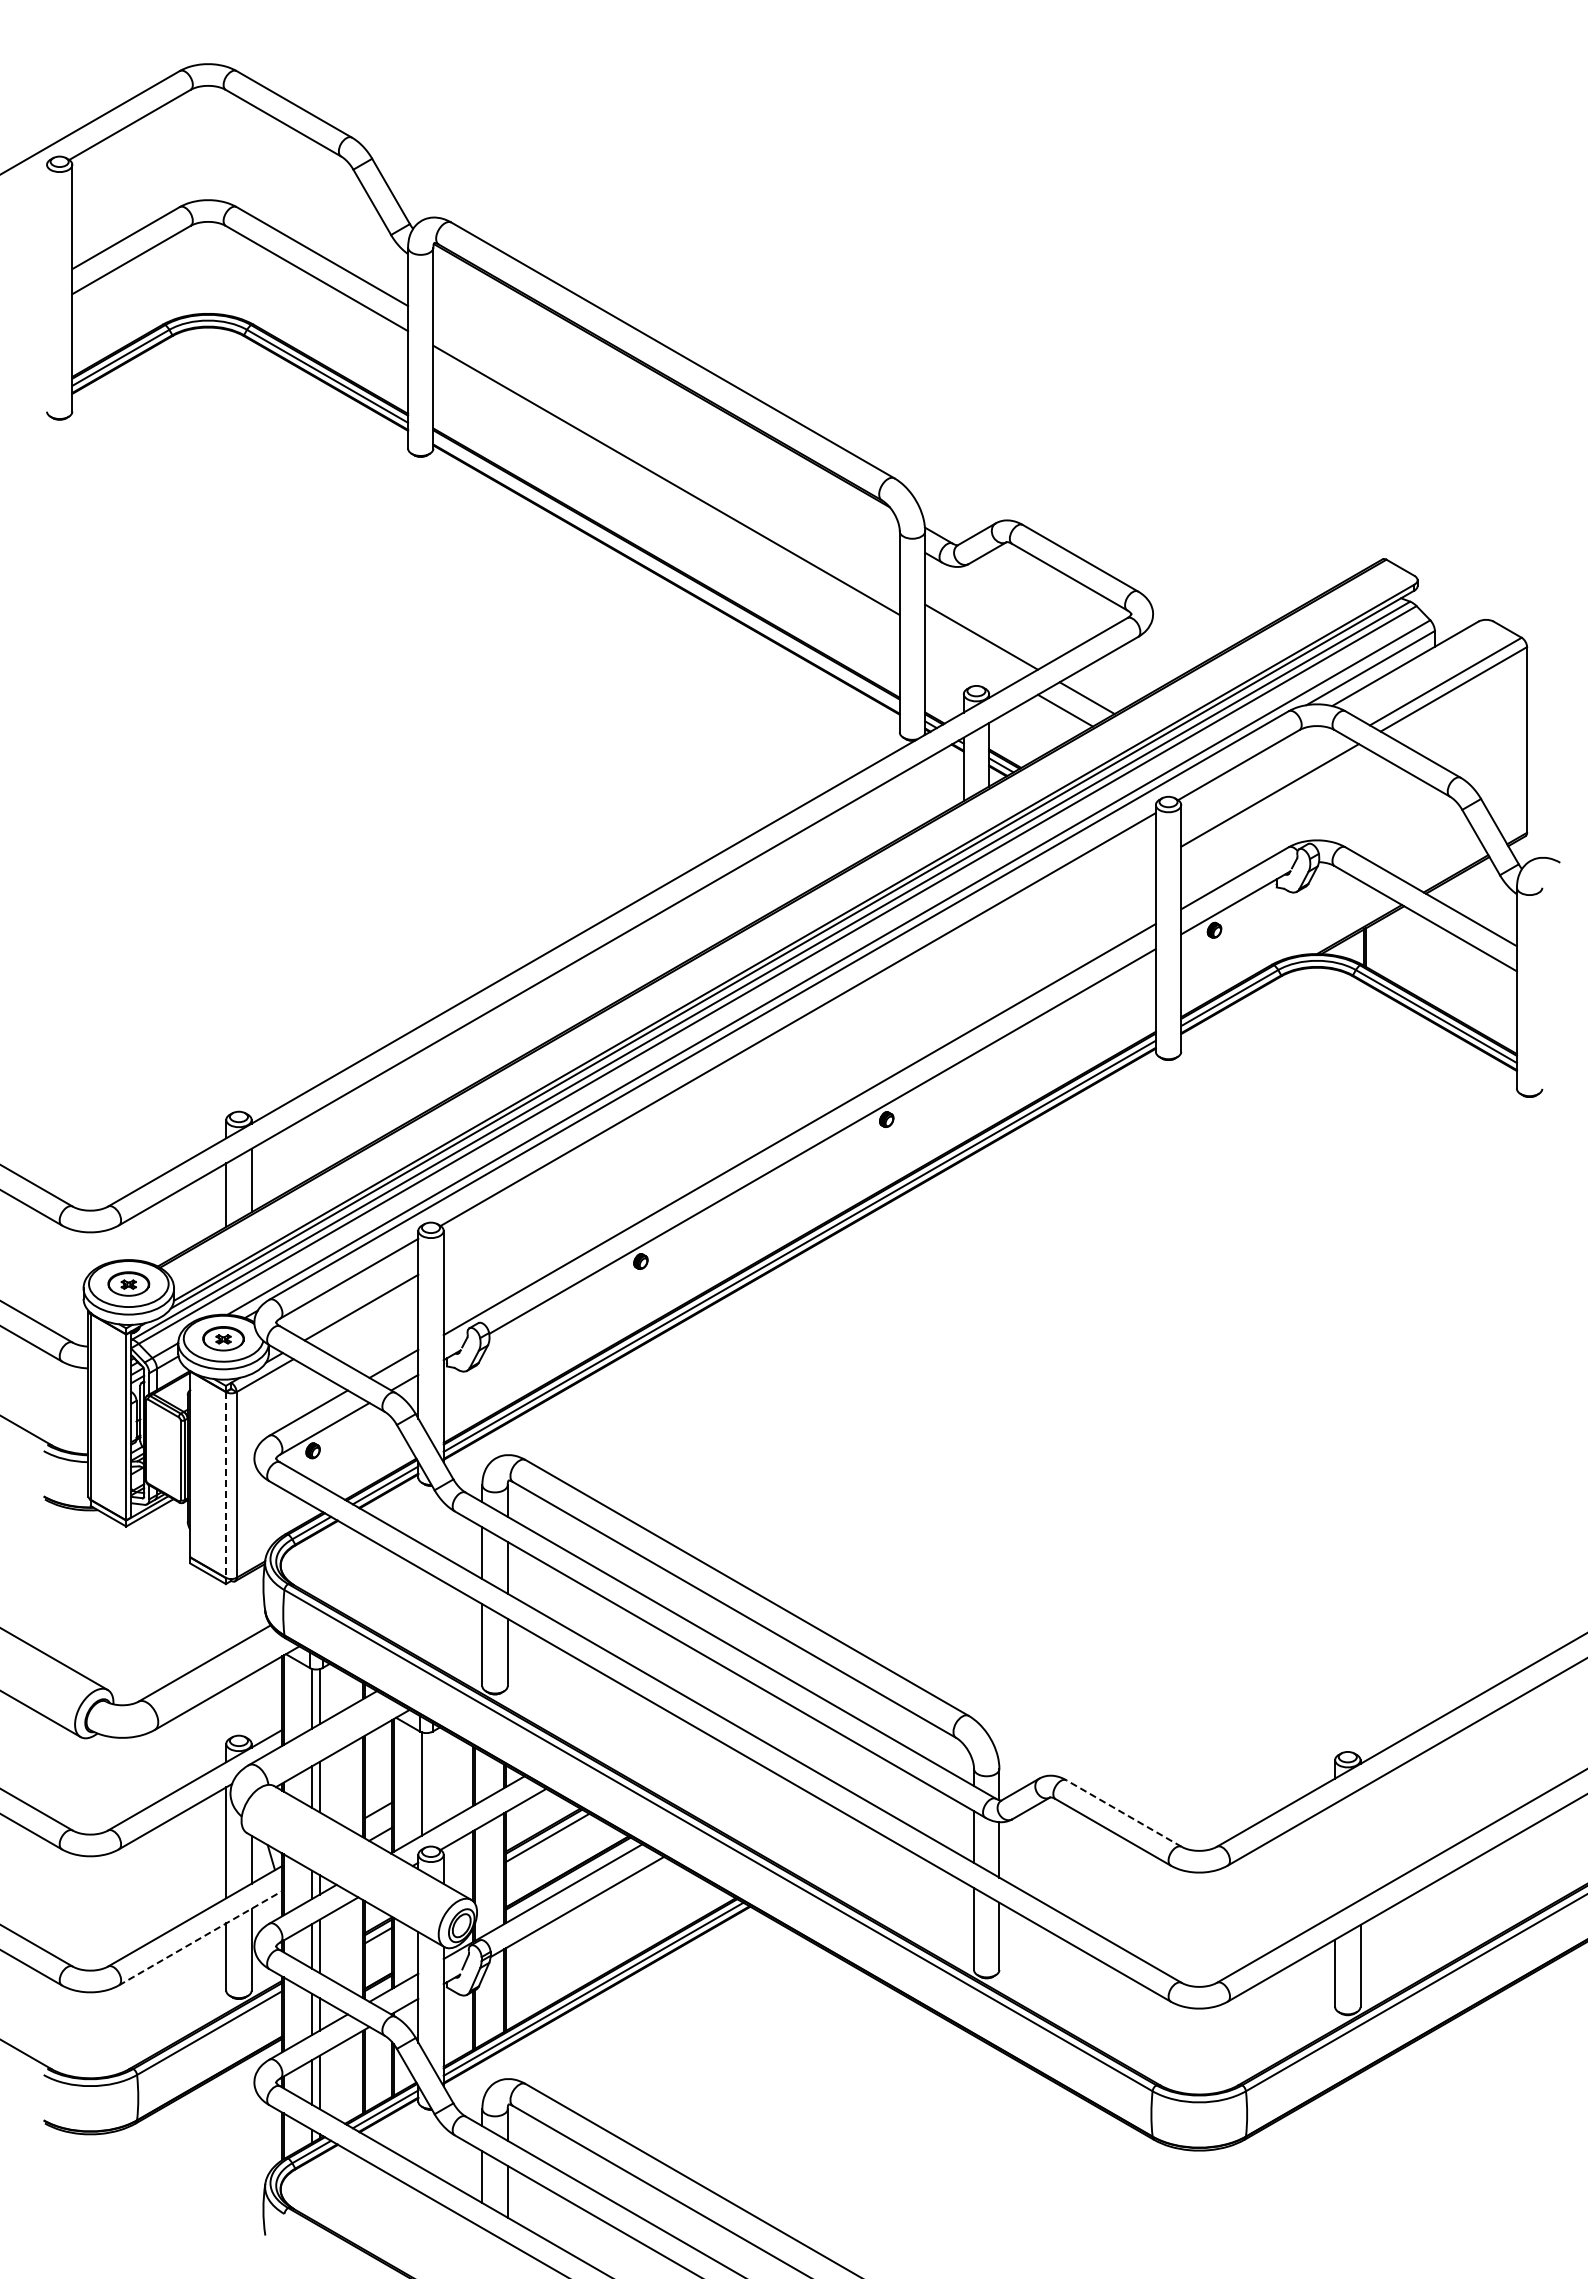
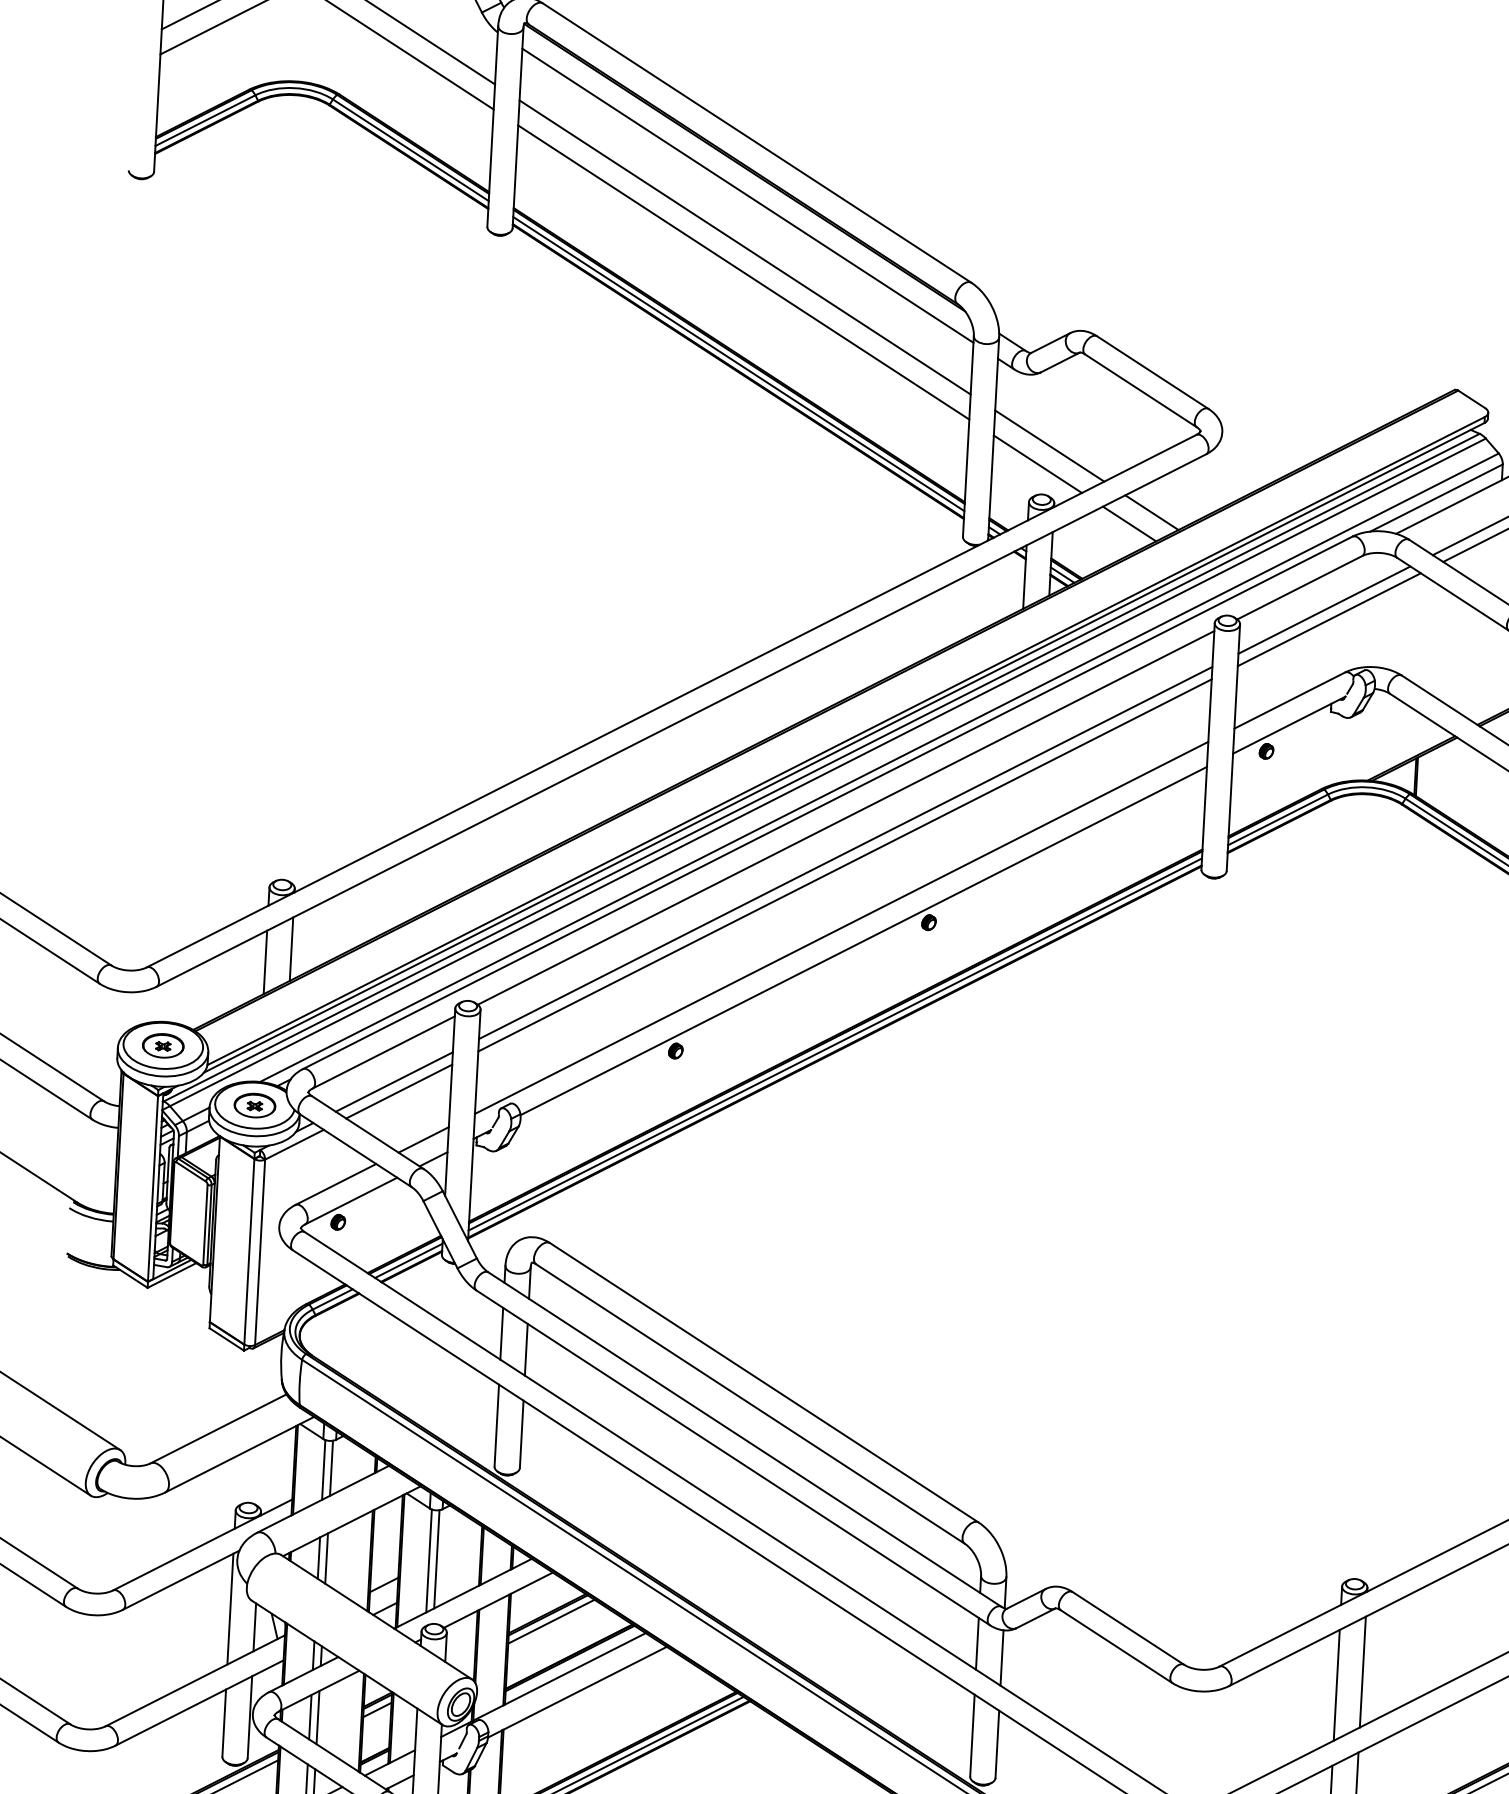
line: (666, 403) -> (747, 195), added
line: (666, 454) -> (745, 246), added
line: (666, 571) -> (738, 363), added
line: (970, 655) -> (1037, 463), added
line: (1264, 785) -> (1324, 609), added
line: (799, 1054) -> (845, 852), added
line: (799, 1066) -> (844, 864), added
line: (366, 1316) -> (398, 1091), added
line: (225, 1484) -> (249, 1251), dashed -> solid
line: (429, 1781) -> (436, 1558), added
line: (1124, 1813) -> (1128, 1628), dashed -> solid
line: (1360, 1844) -> (1362, 1672), added
line: (1335, 1858) -> (1337, 1684), added
line: (200, 1938) -> (199, 1703), dashed -> solid

